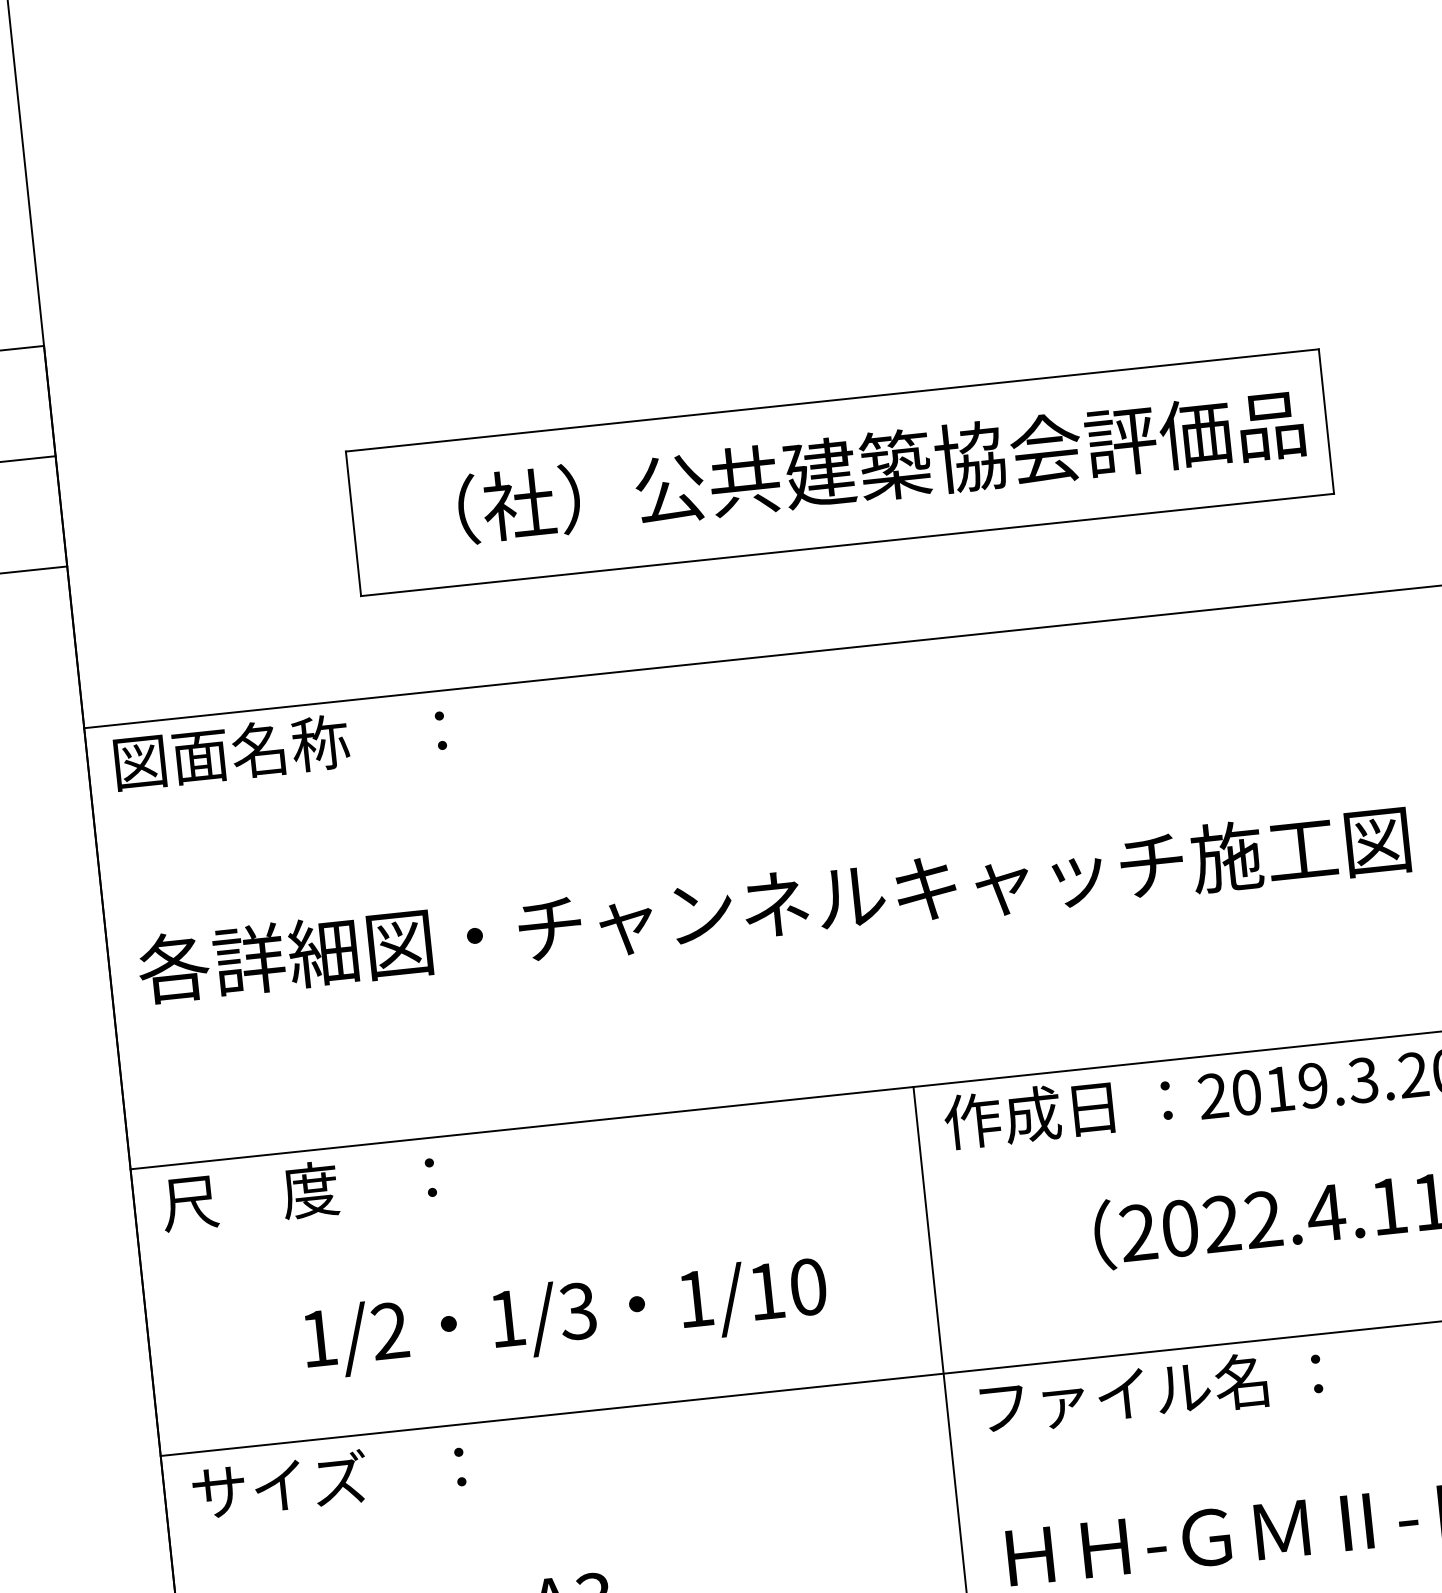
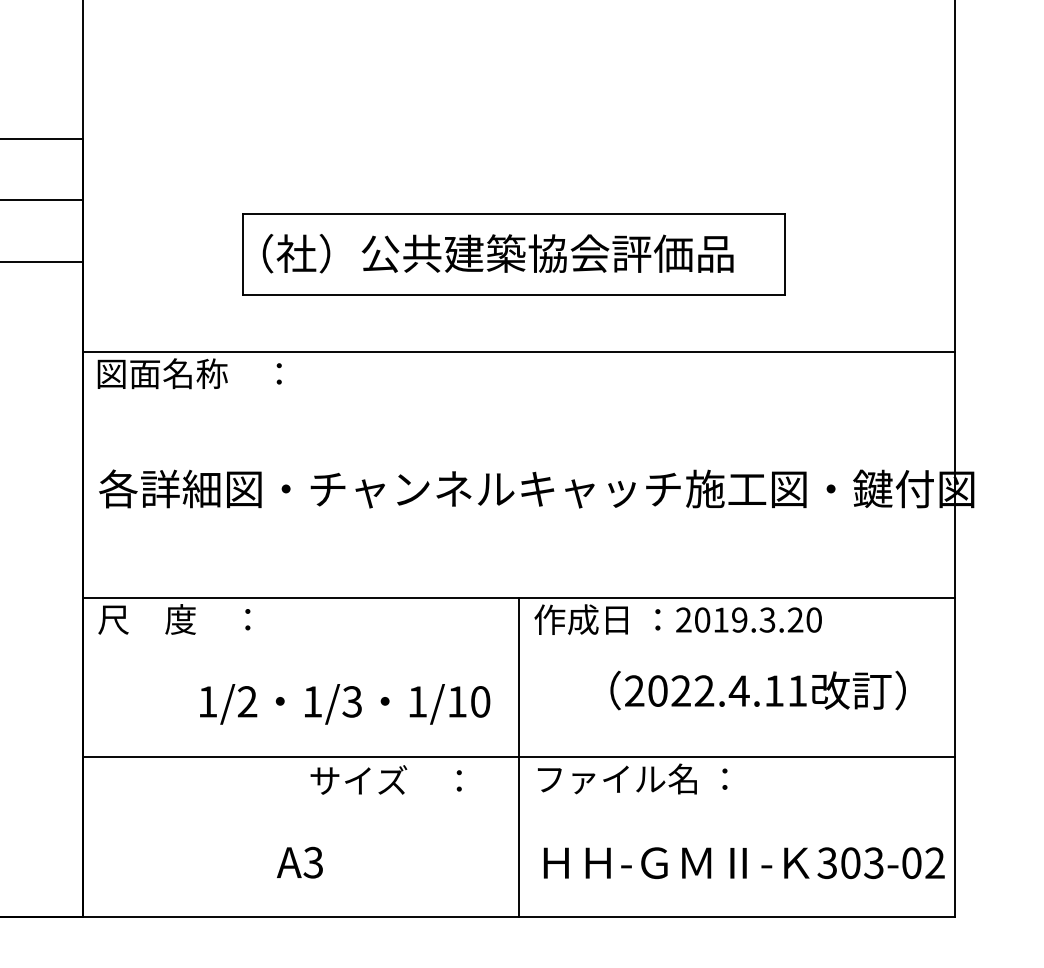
text: (879, 466) -> (497, 253), moved
text: (566, 1317) -> (345, 704), moved
text: (327, 1478) -> (385, 779), moved

